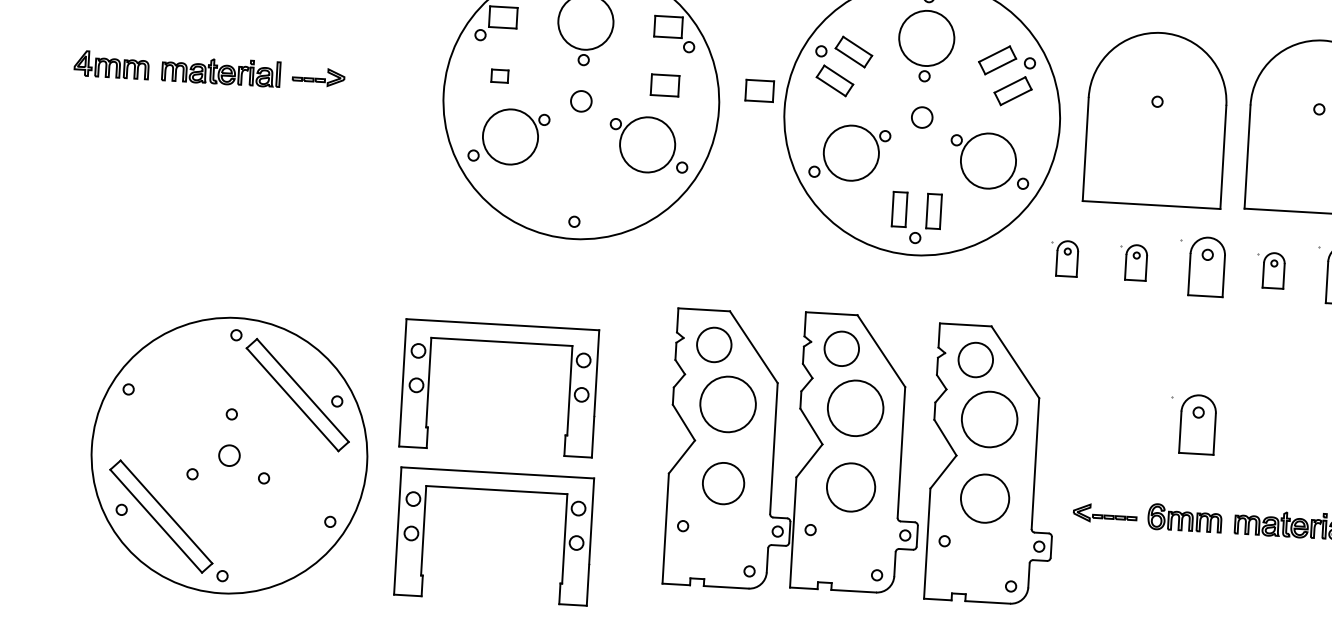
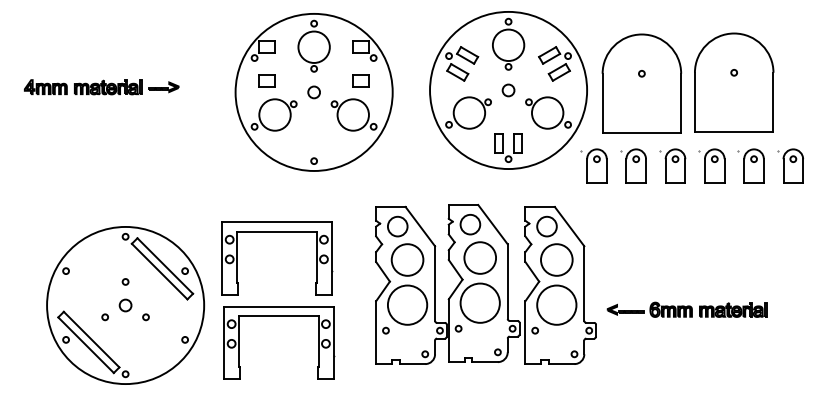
part: (499, 75) -> (266, 80), size x1.67
part: (758, 90) -> (414, 80), removed
part: (1063, 257) -> (593, 165), size x1.67
part: (1133, 261) -> (633, 165), size x1.67
part: (1270, 269) -> (711, 165), size x1.67
part: (1192, 423) -> (672, 255), removed
circle: (723, 482) -> (407, 304), size x1.67
circle: (849, 486) -> (479, 302), size x1.43
circle: (984, 497) -> (556, 304), size x1.43

